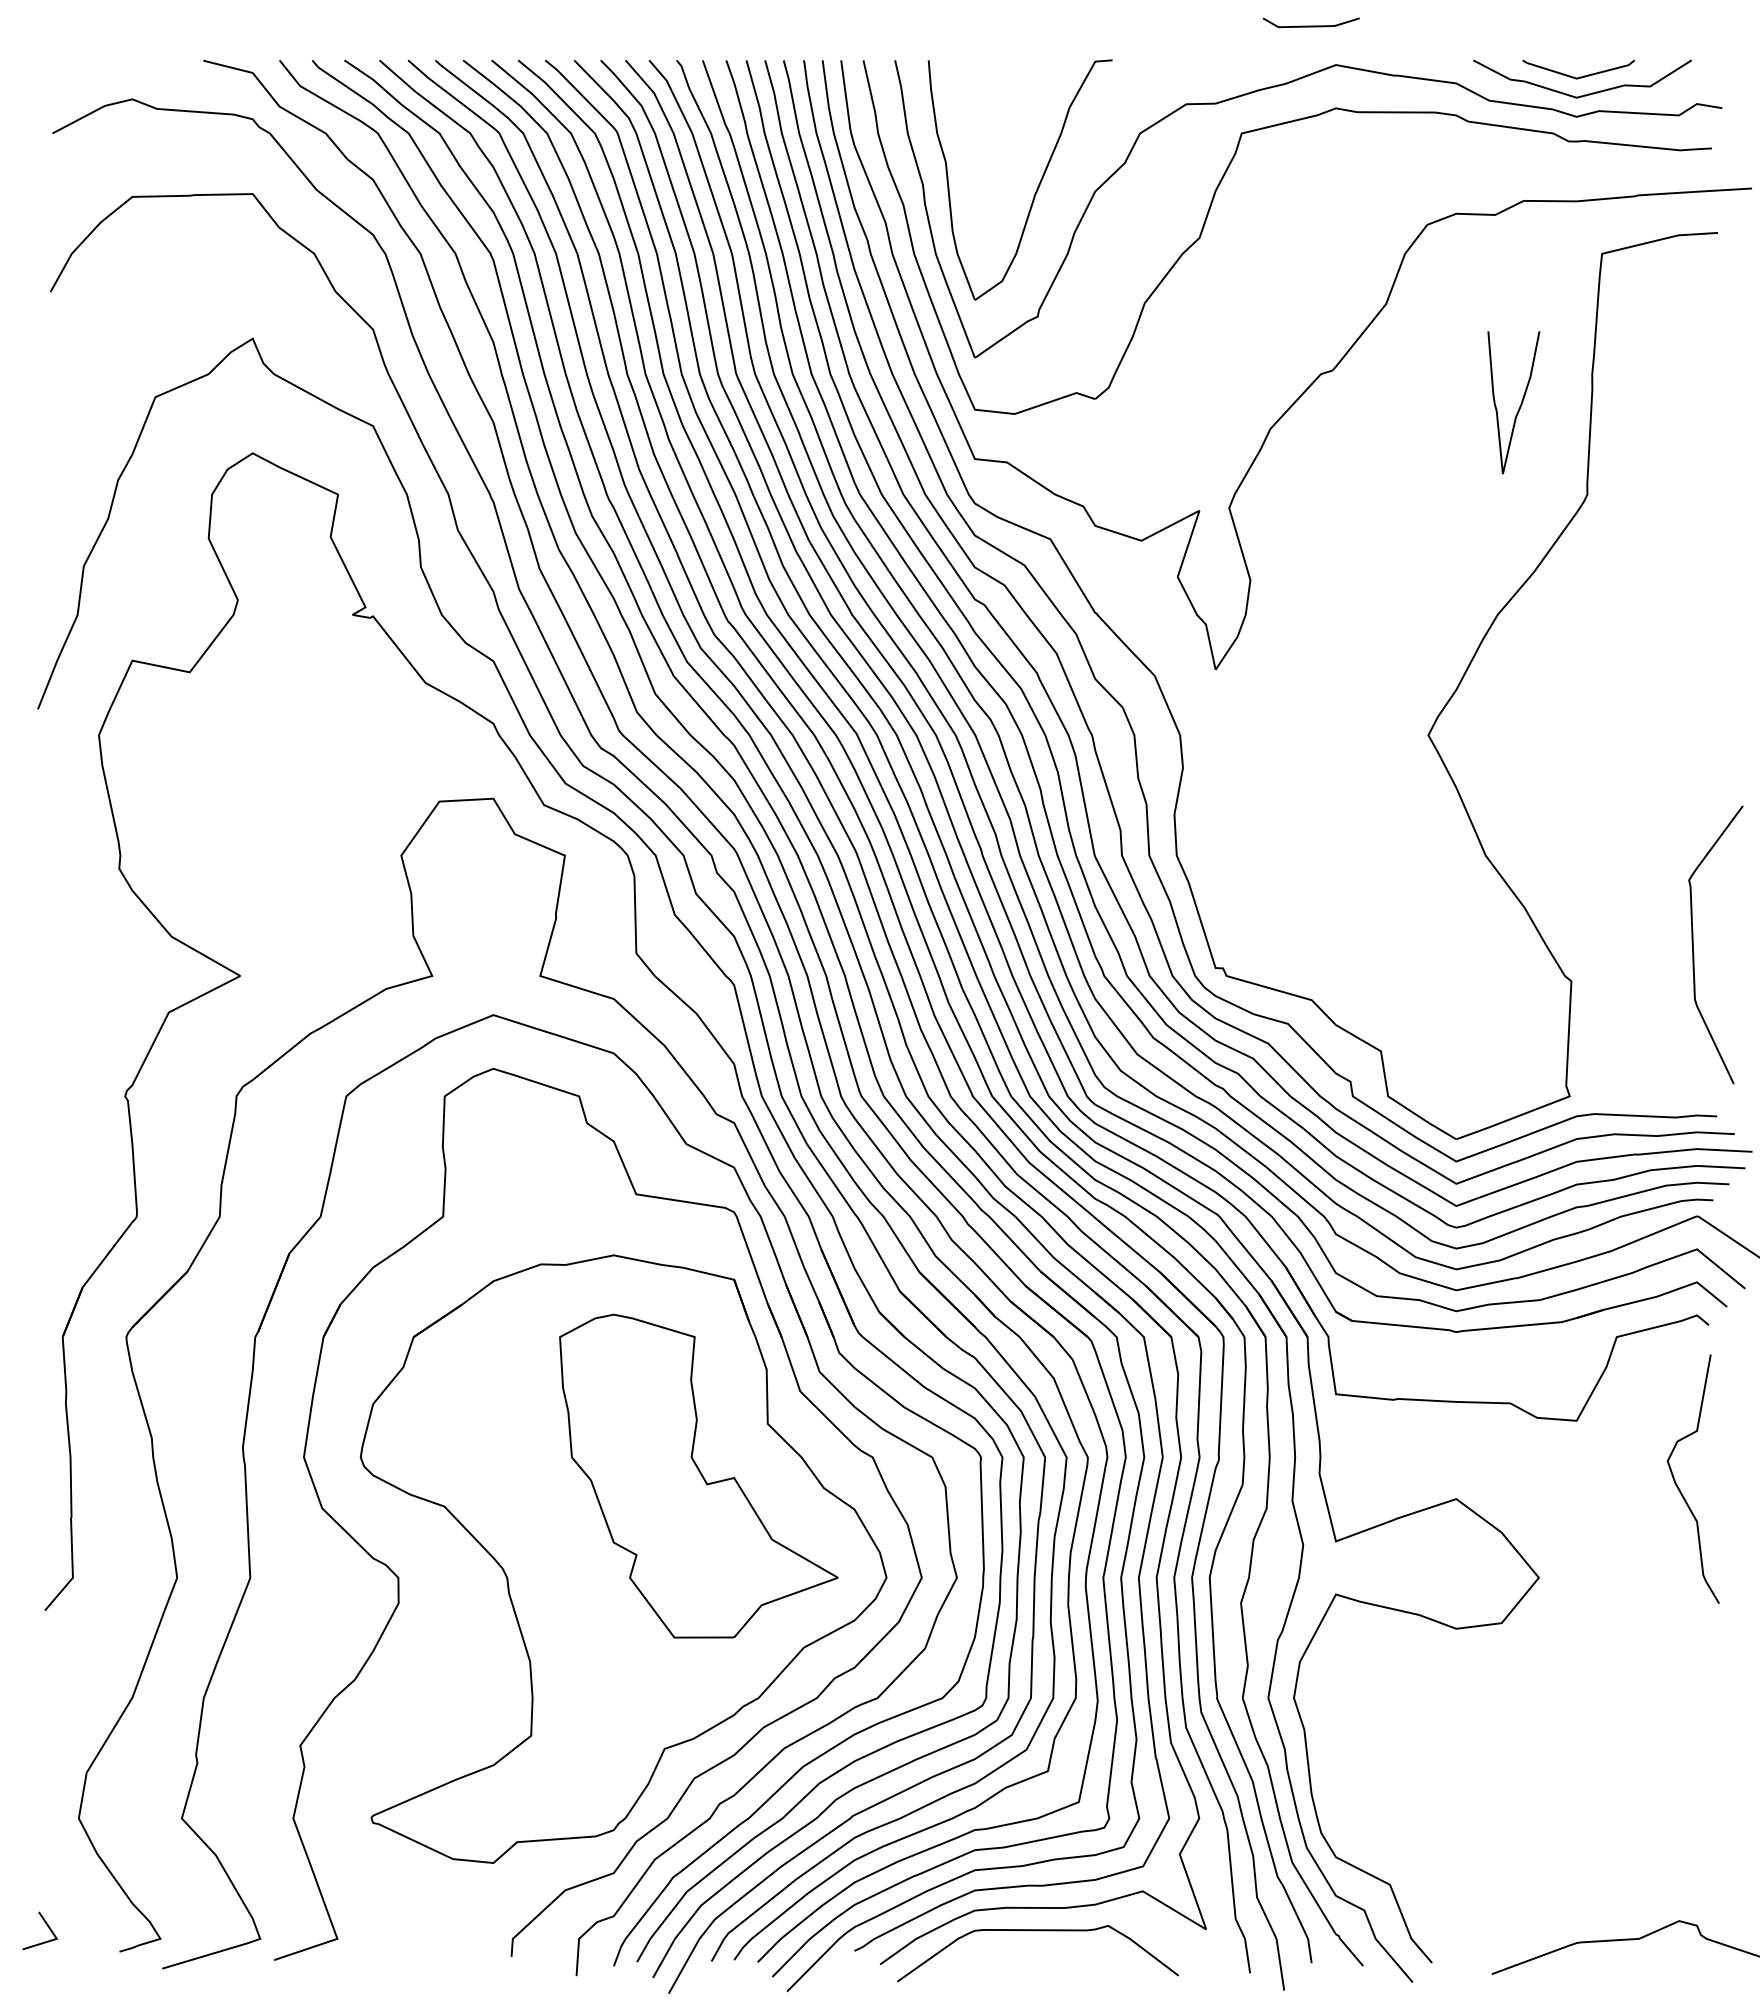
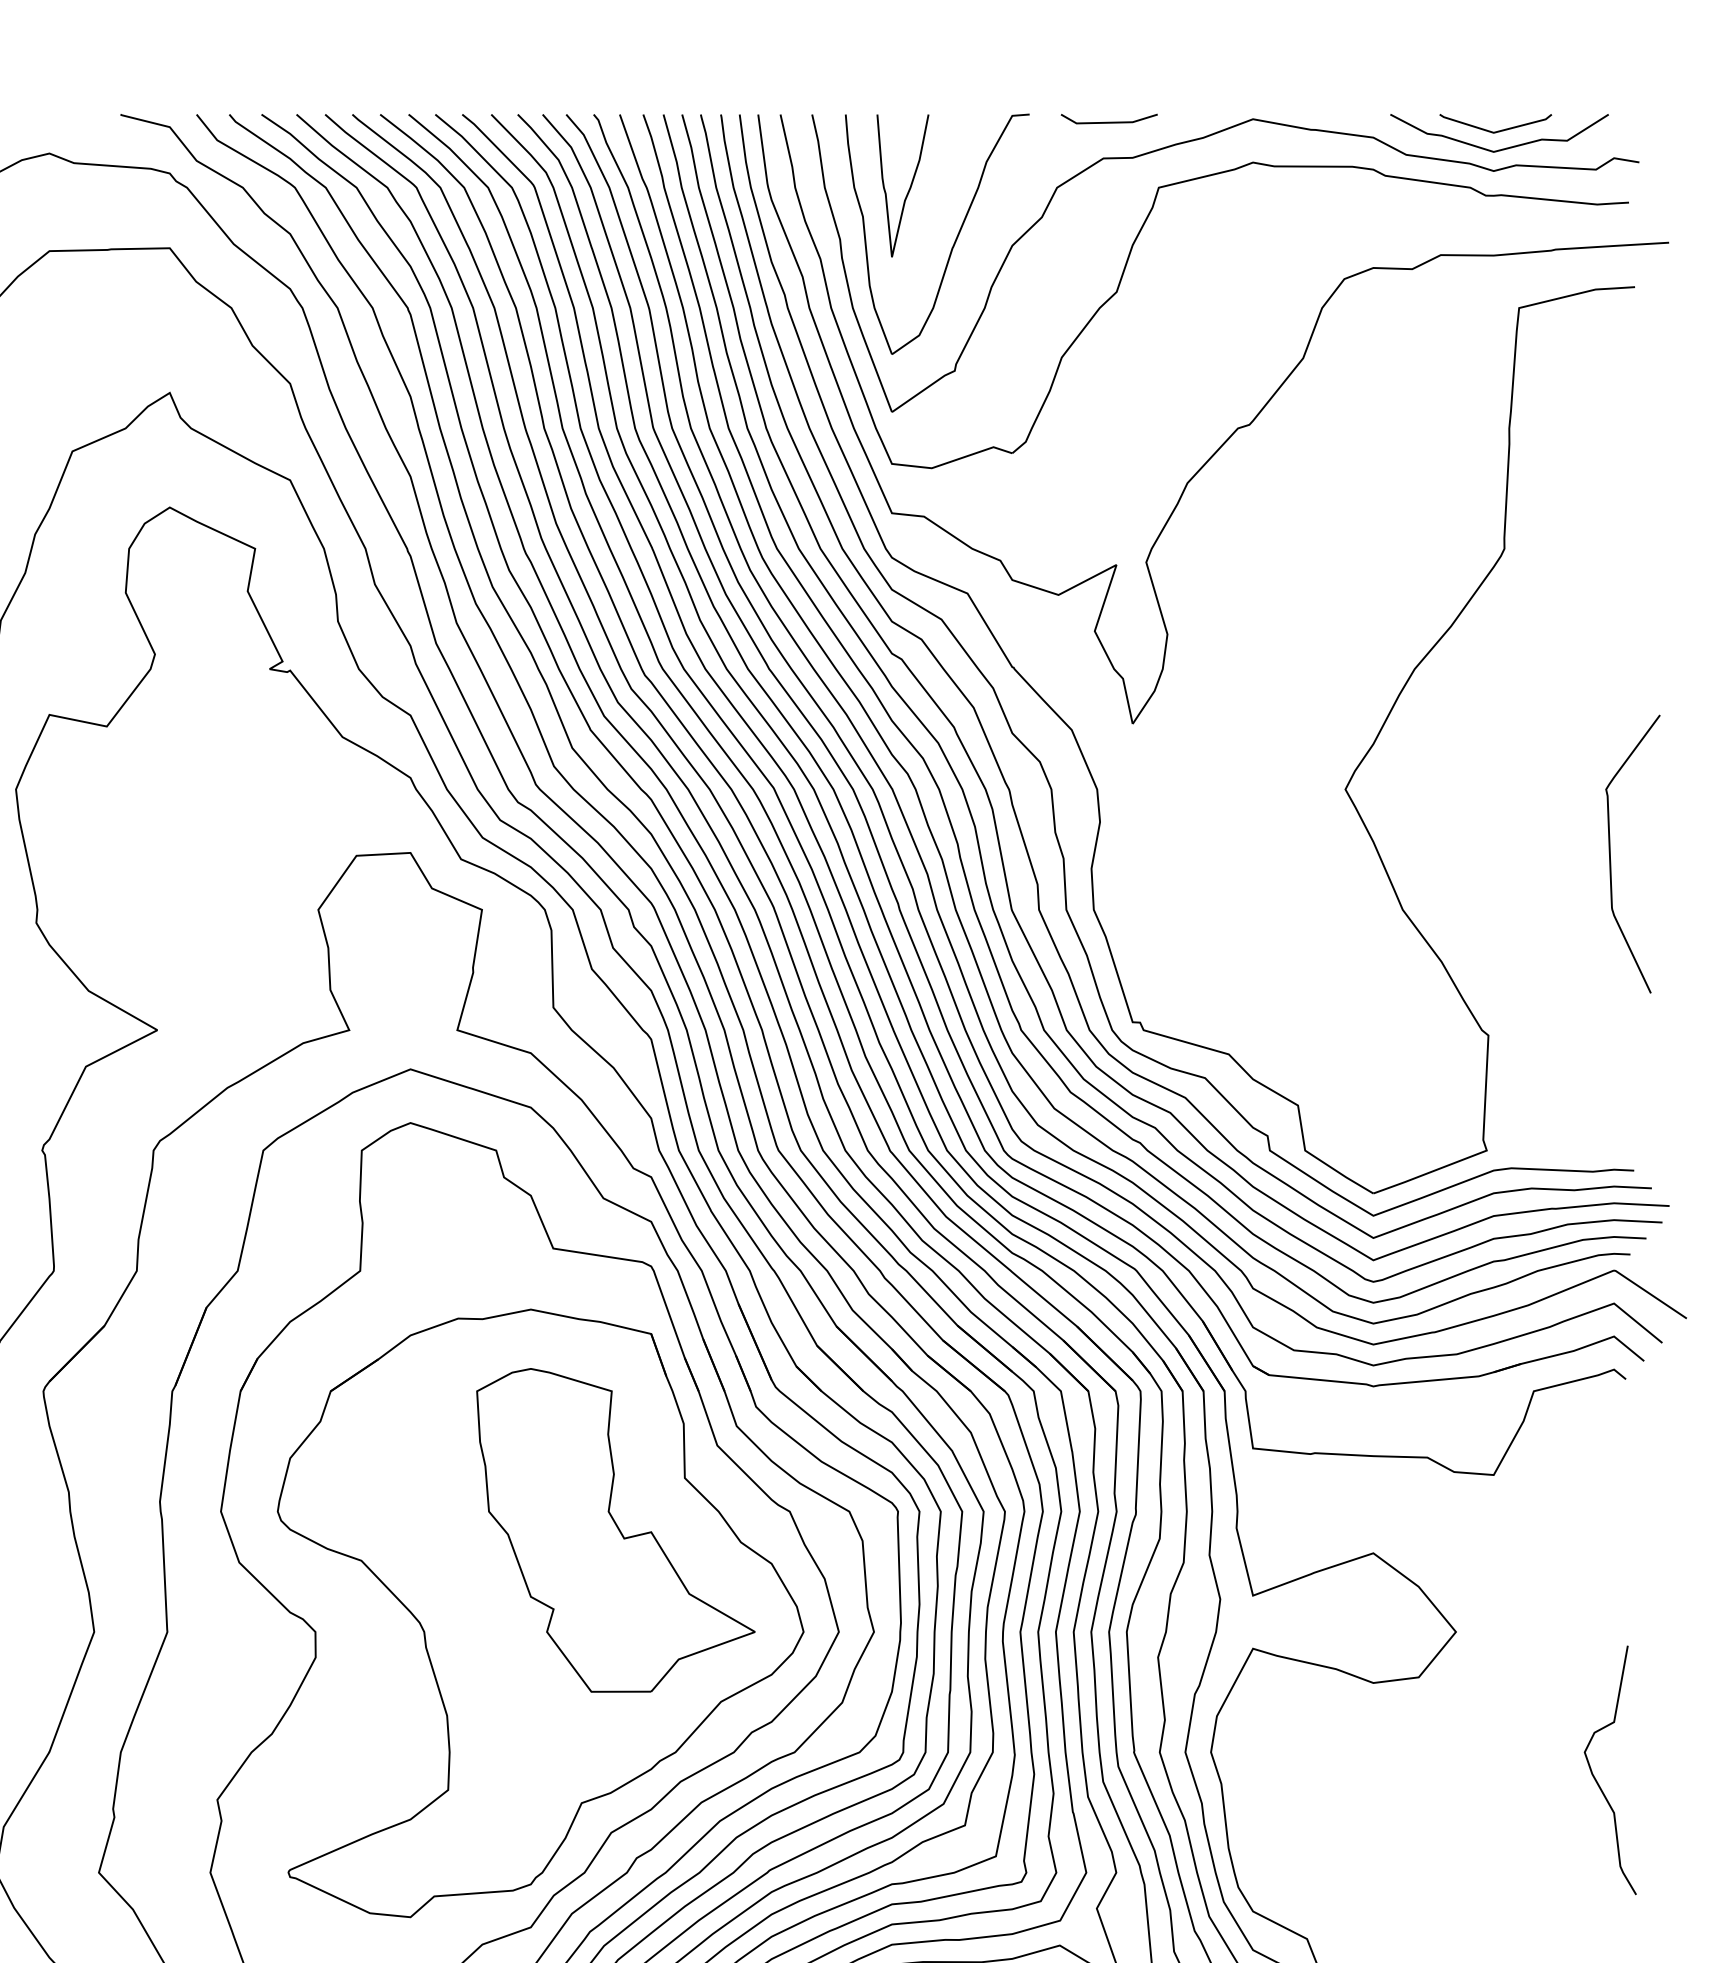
line: (1311, 25) -> (1109, 121), moved
curve: (1520, 403) -> (909, 186), moved
curve: (1693, 944) -> (1610, 853), moved
curve: (1678, 1486) -> (1595, 1777), moved

